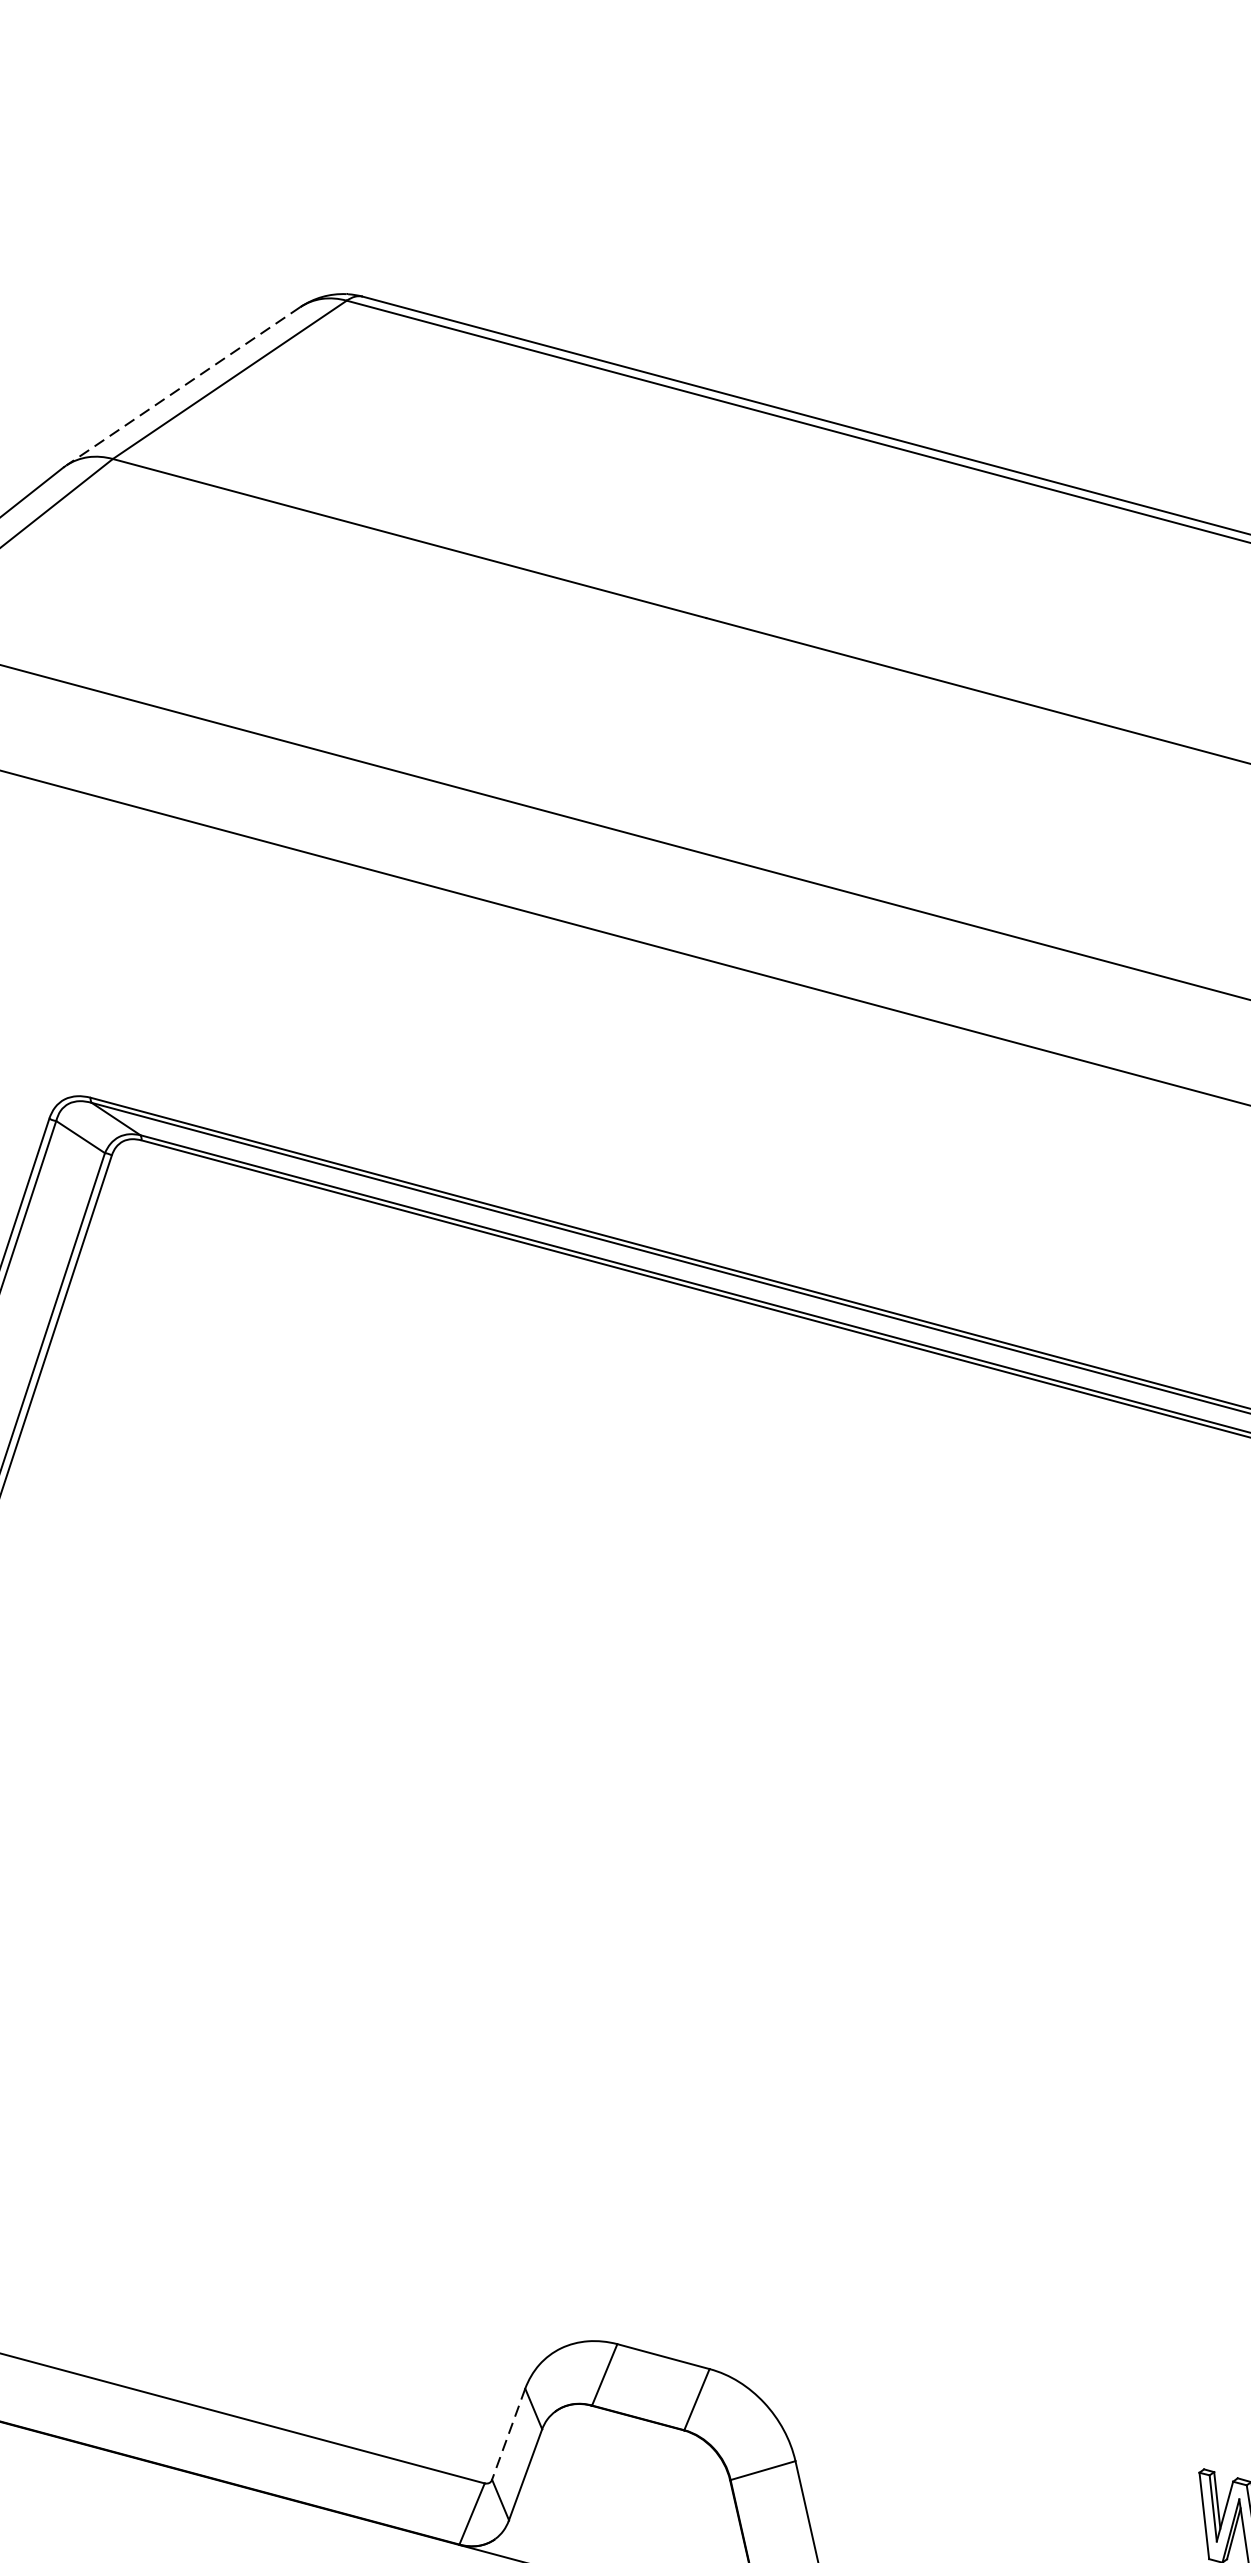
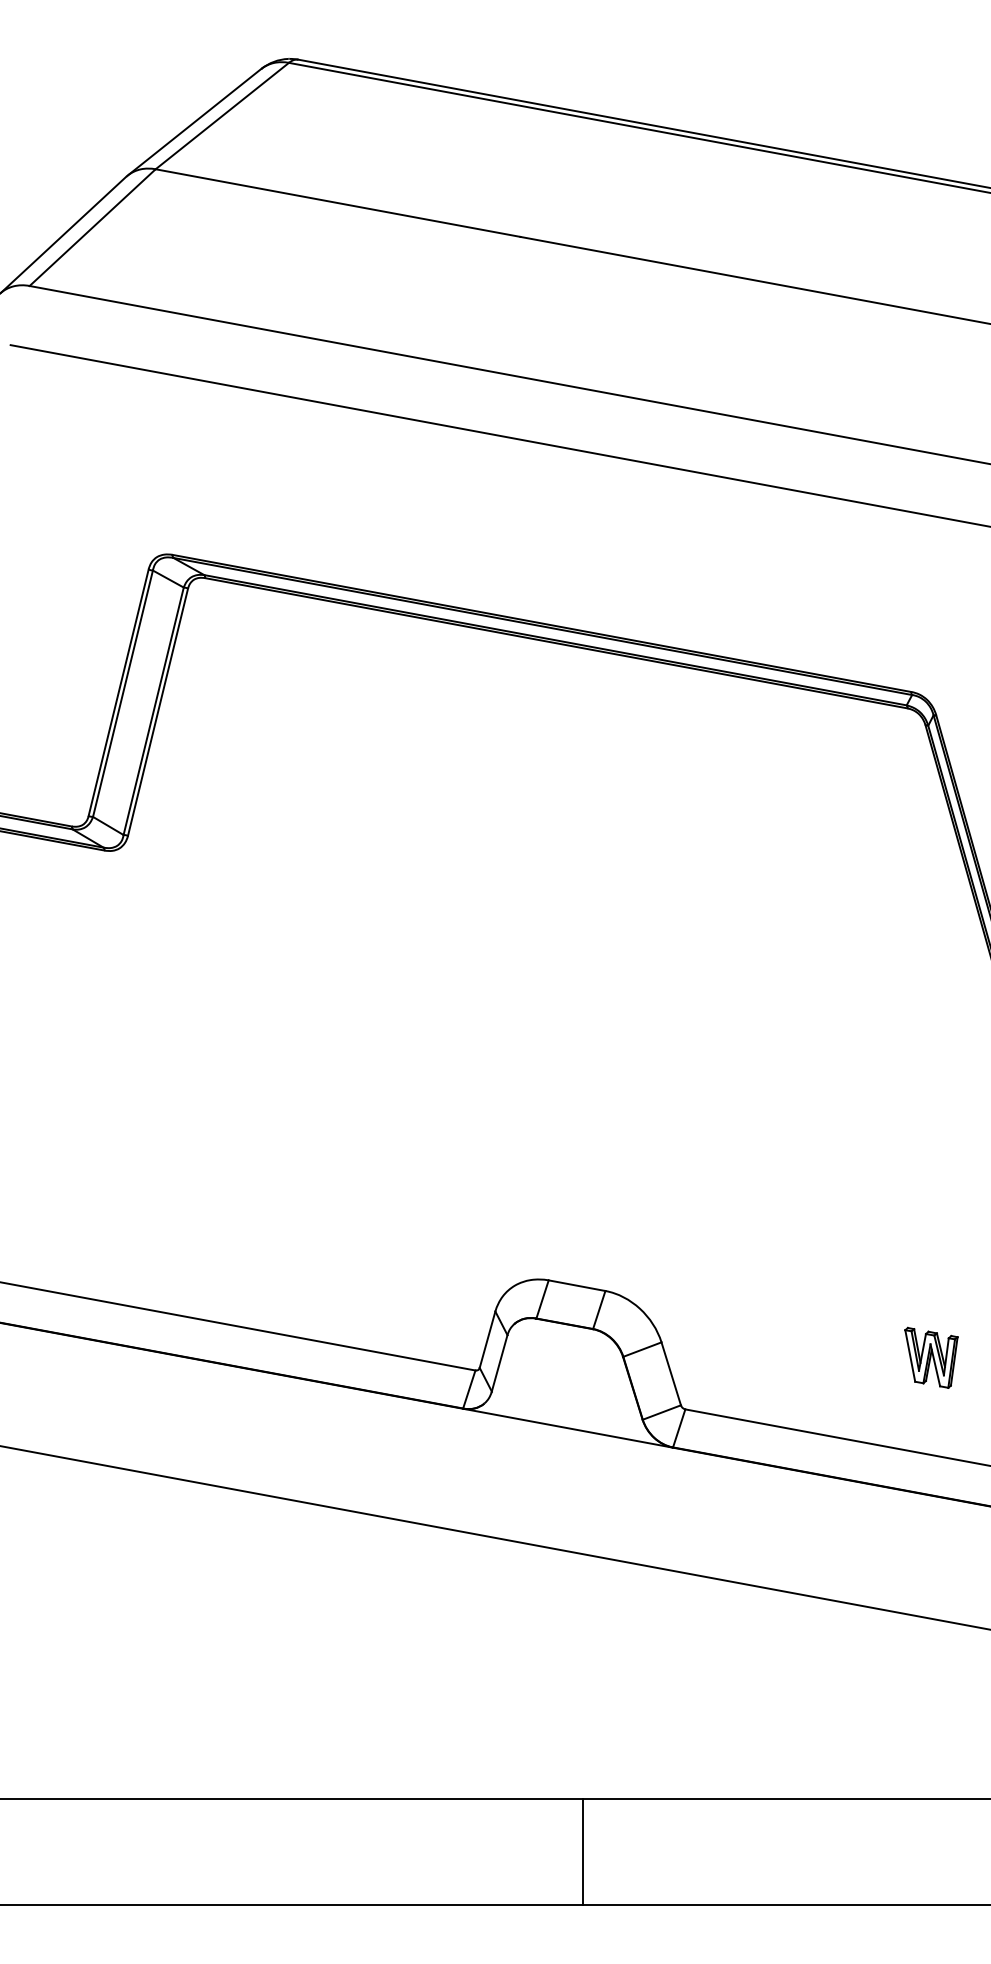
line: (183, 386) -> (194, 122), dashed -> solid
line: (508, 2435) -> (487, 1340), dashed -> solid

